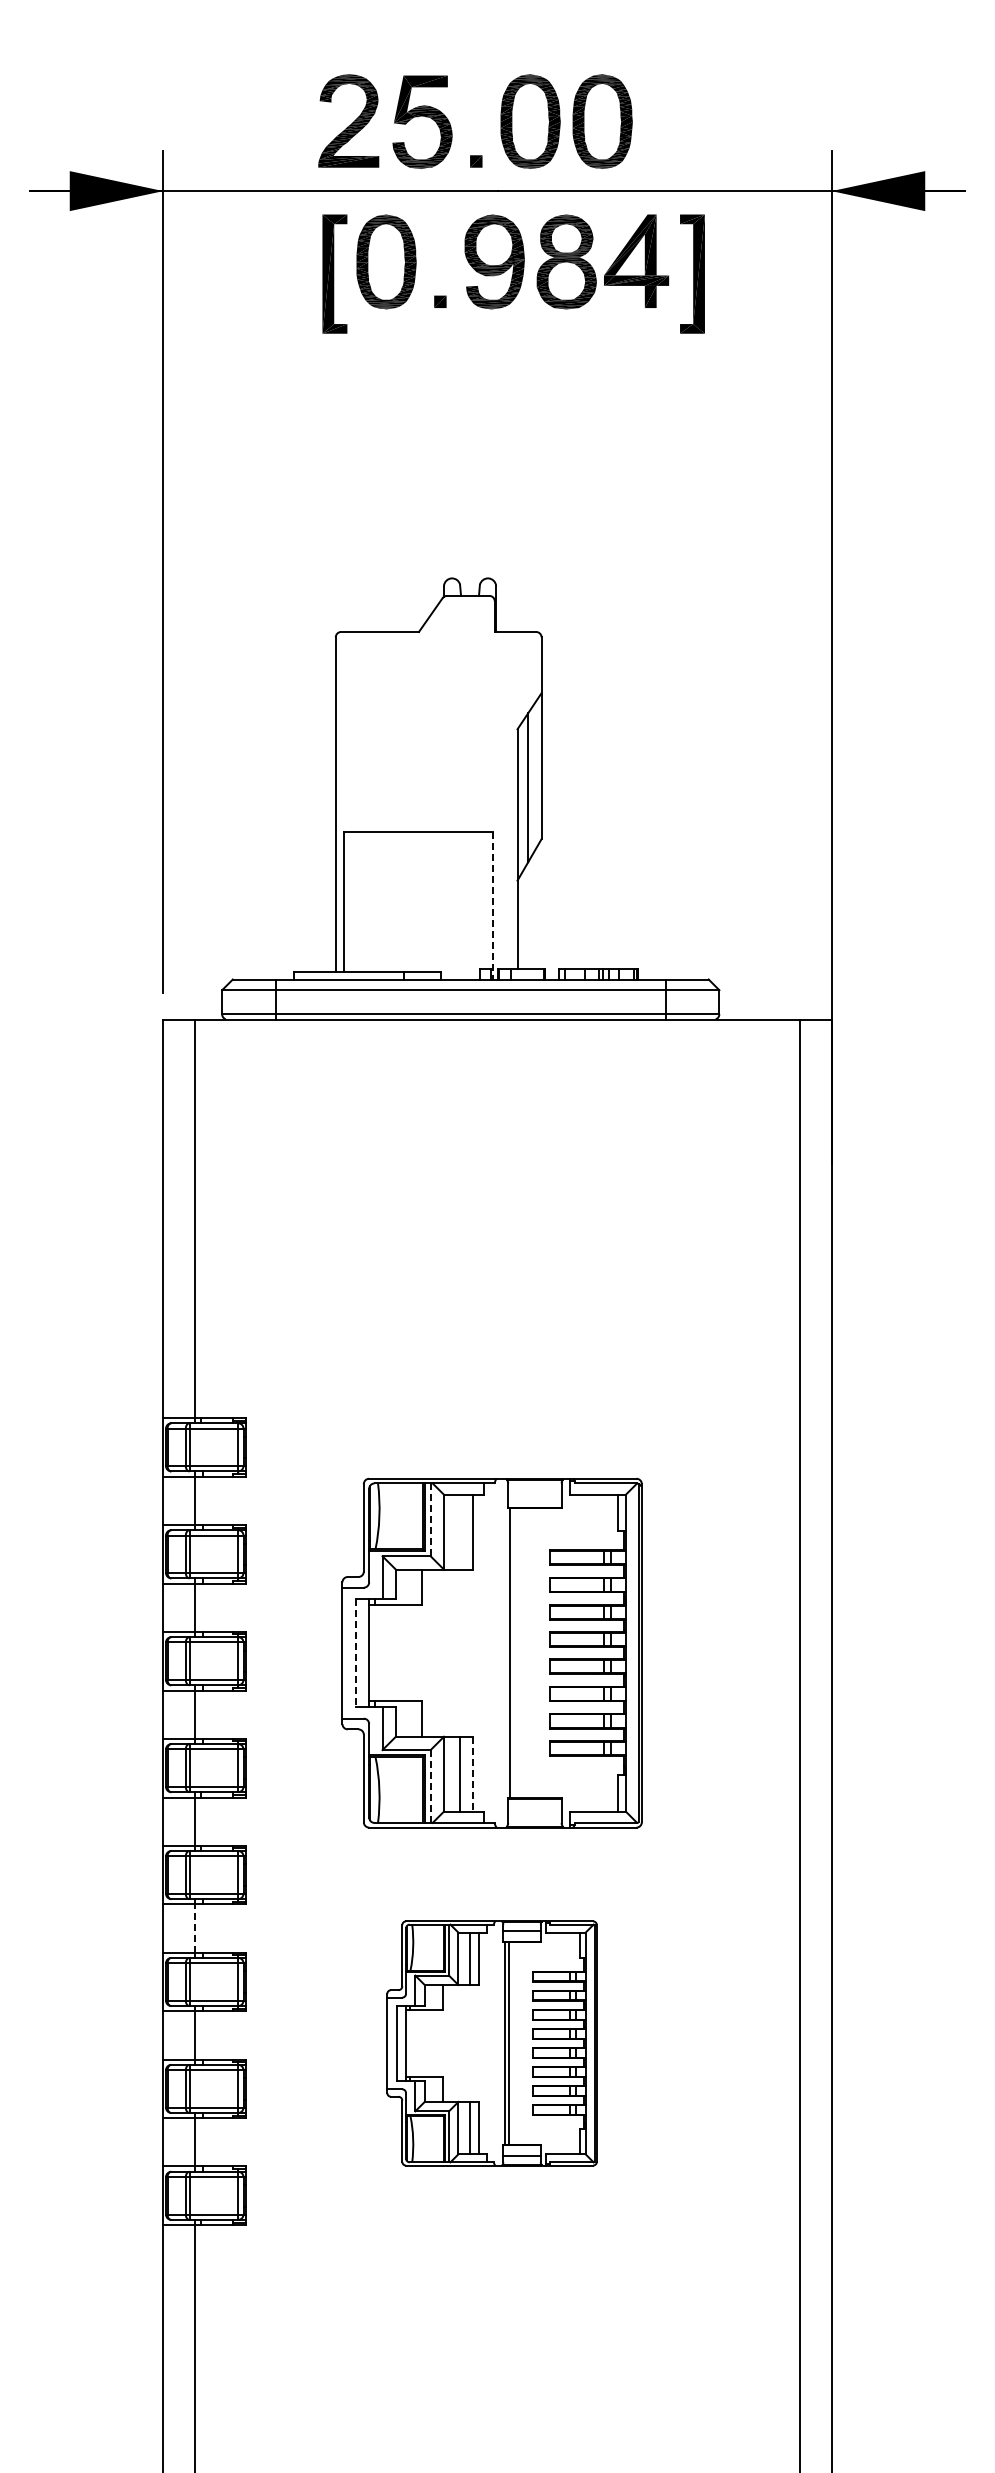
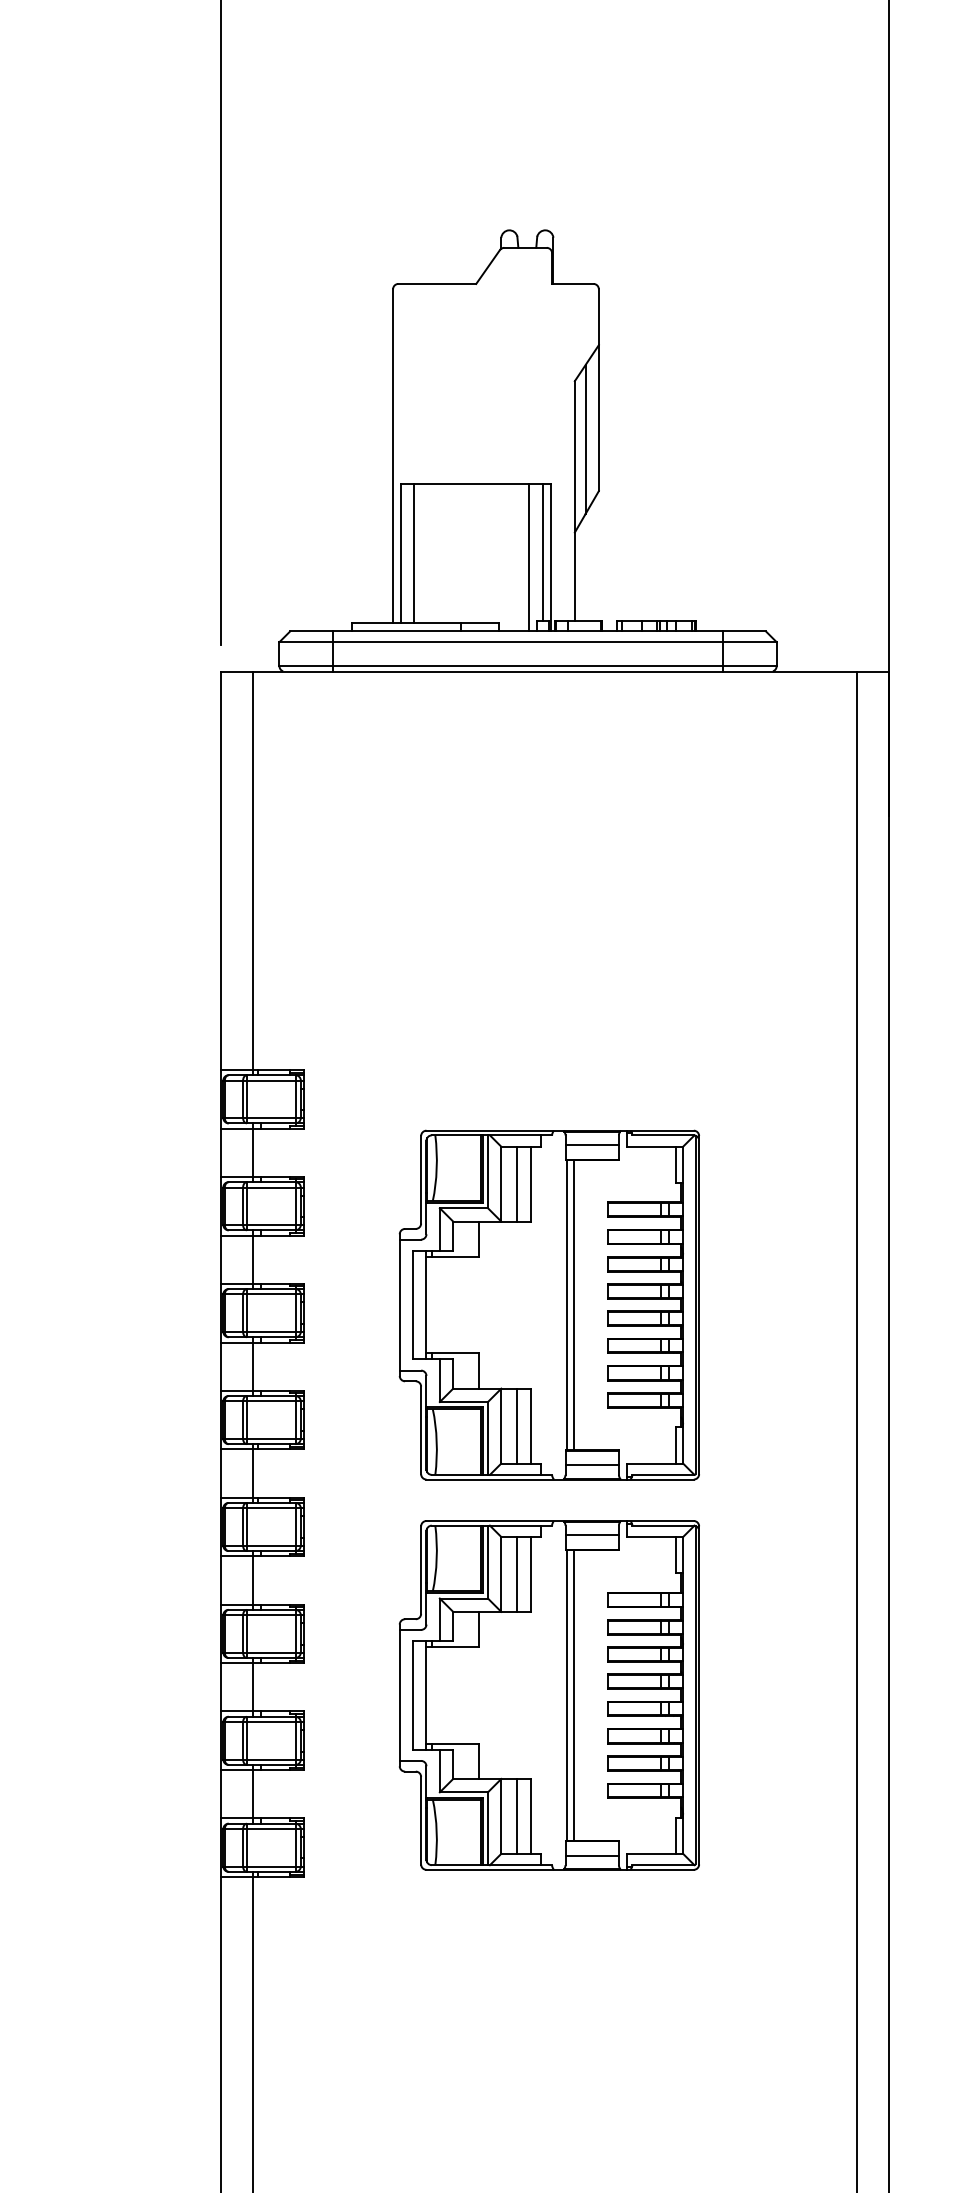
line: (485, 900) -> (542, 552), added
line: (357, 901) -> (414, 553), added
line: (472, 905) -> (529, 557), added
line: (493, 905) -> (550, 557), dashed -> solid
line: (534, 1492) -> (591, 1144), added
line: (430, 1519) -> (487, 1171), dashed -> solid
line: (460, 1531) -> (517, 1183), added
line: (516, 1652) -> (573, 1304), added
line: (355, 1653) -> (412, 1305), dashed -> solid
line: (473, 1774) -> (530, 1426), dashed -> solid
line: (430, 1786) -> (487, 1438), dashed -> solid
line: (534, 1813) -> (591, 1465), added
line: (195, 1928) -> (252, 1580), dashed -> solid
part: (491, 2043) -> (548, 1695), size x1.43

